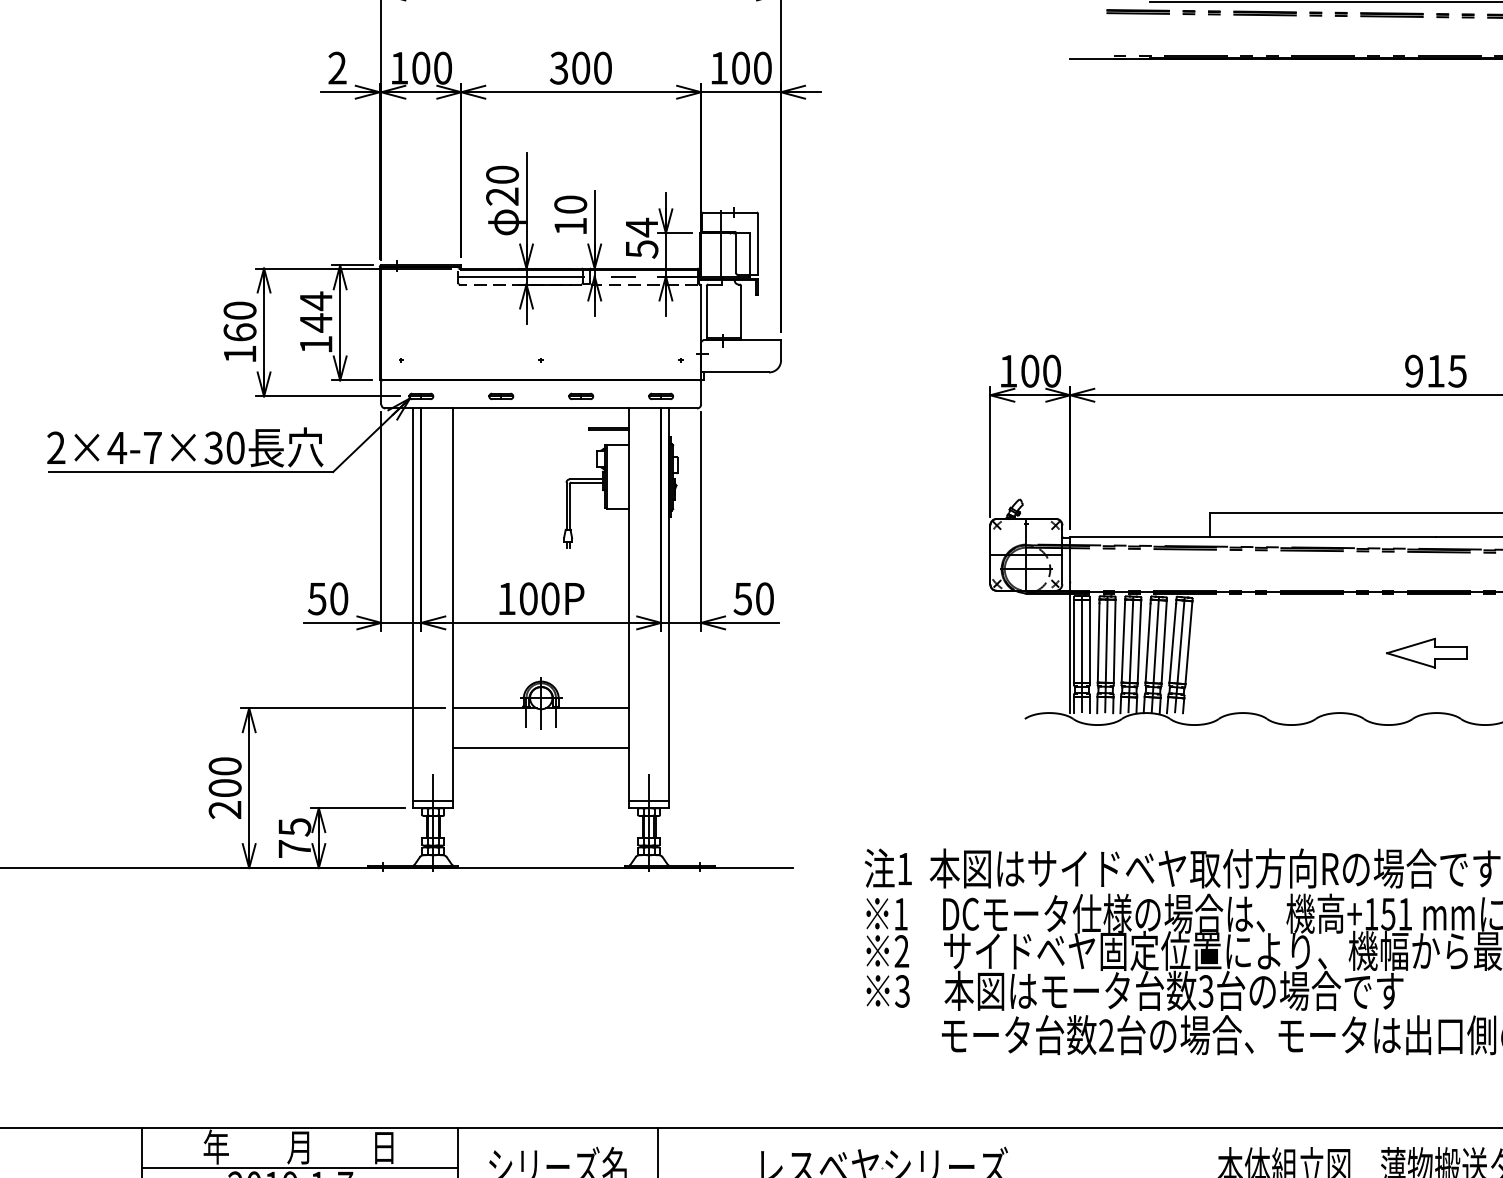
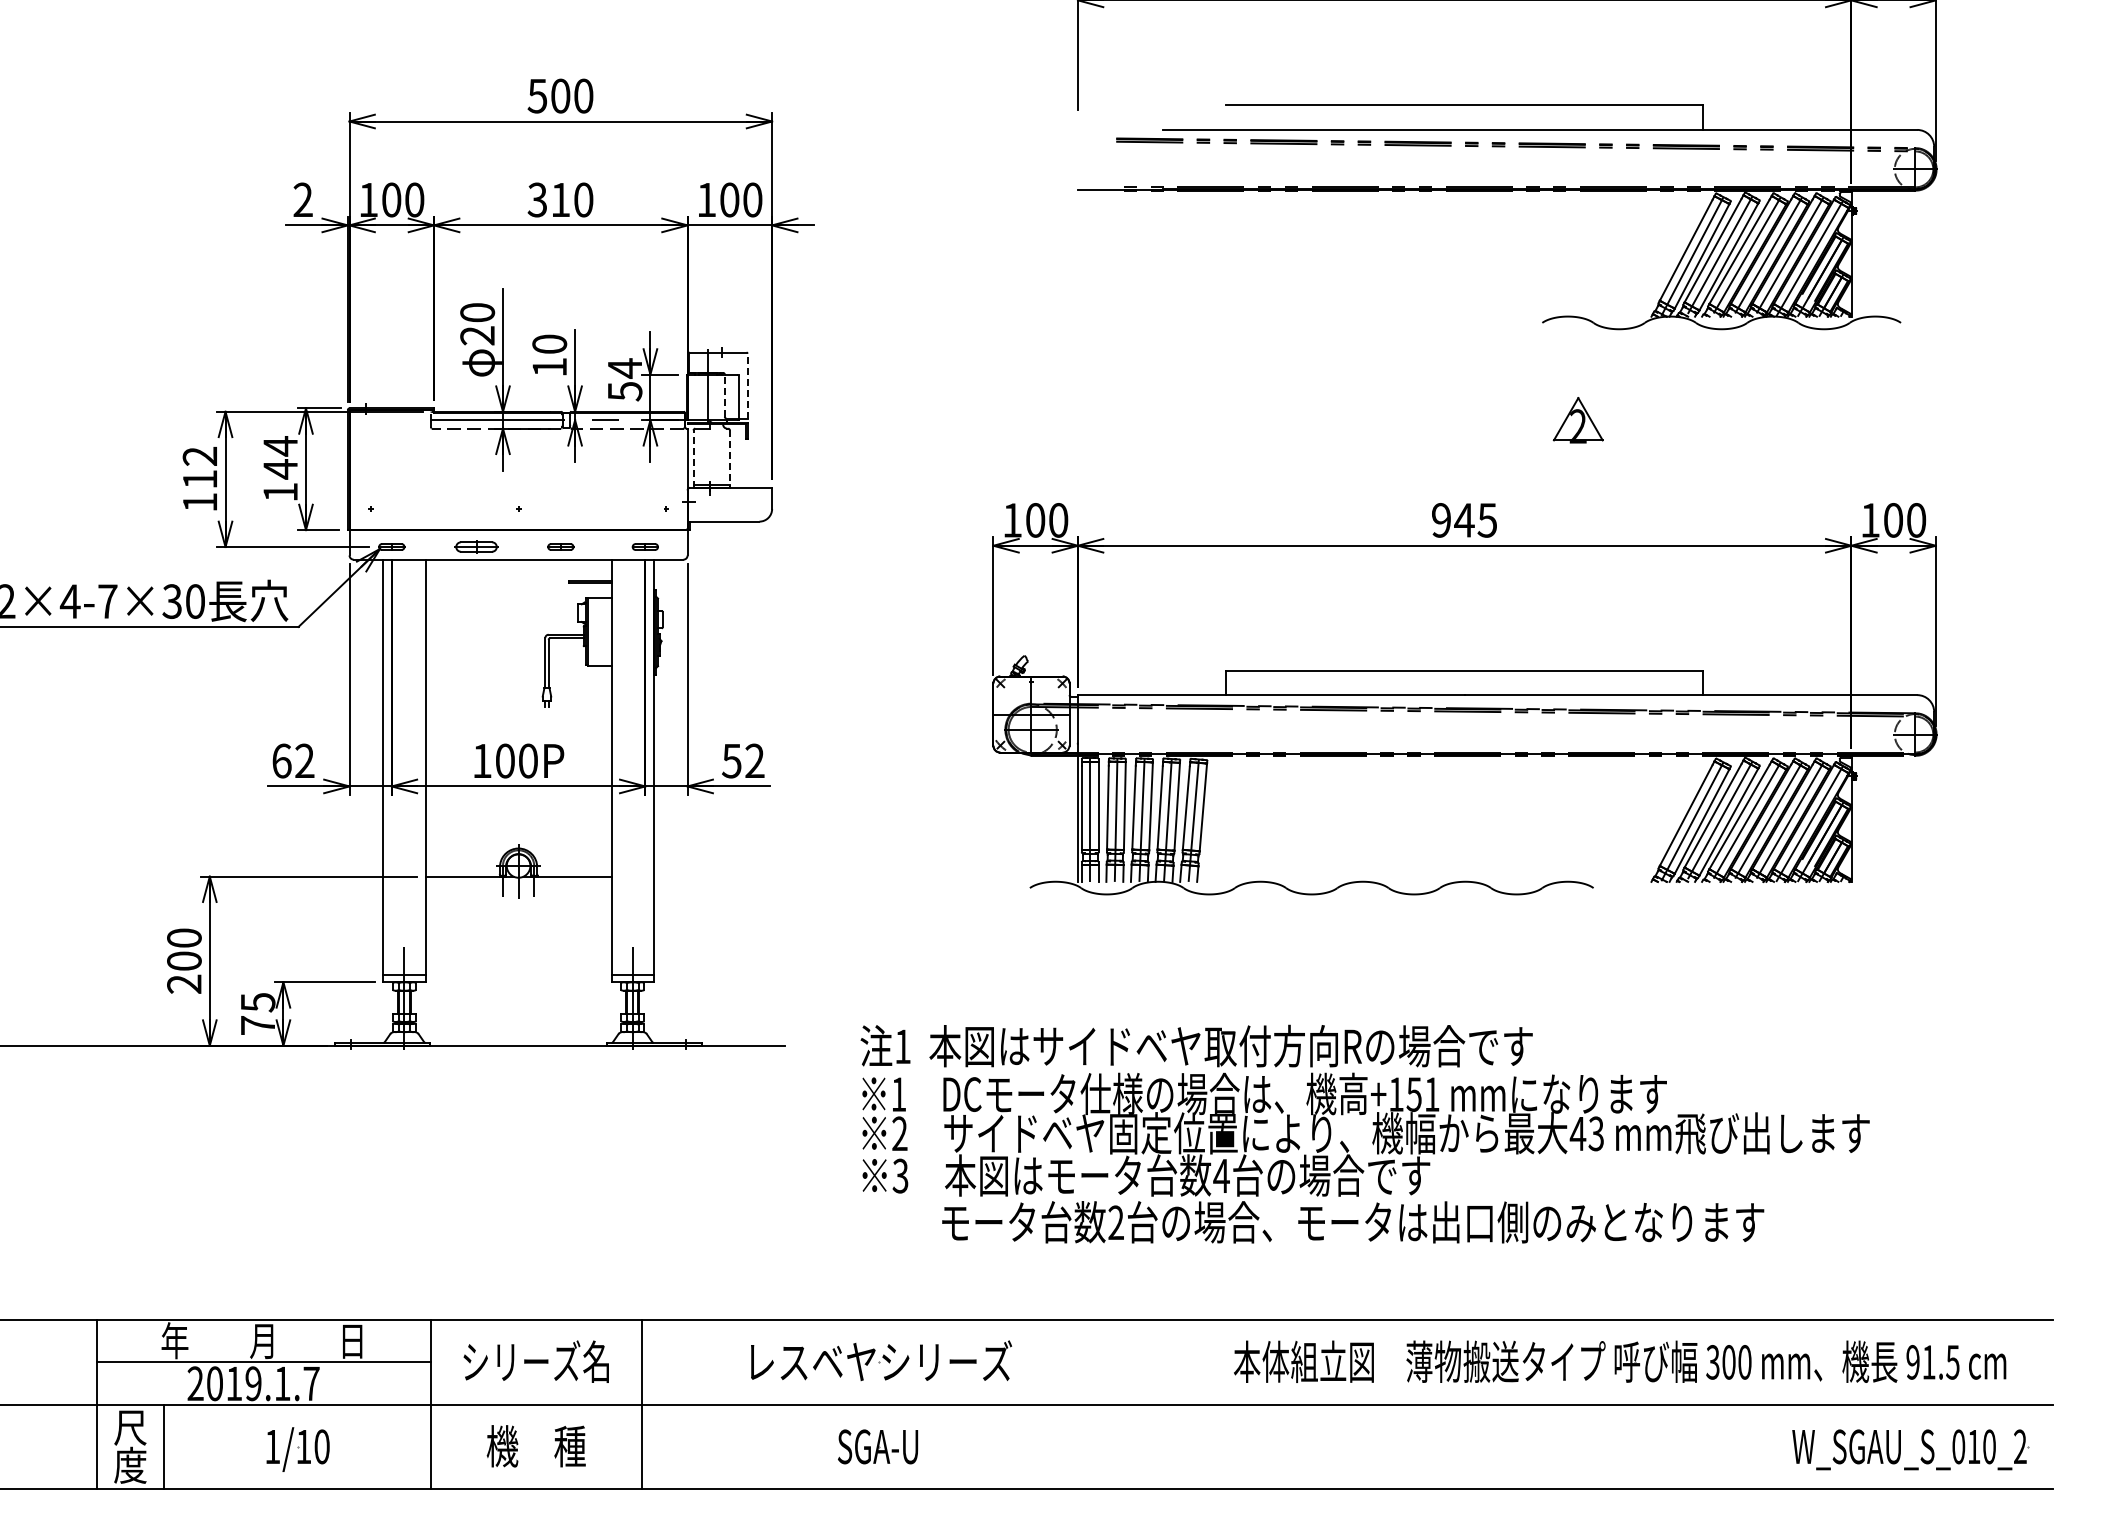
text: (580, 67) -> (560, 199), 300 -> 310
line: (757, 243) -> (747, 385), solid -> dashed
line: (736, 253) -> (724, 395), solid -> dashed
line: (706, 313) -> (693, 459), solid -> dashed
line: (740, 313) -> (729, 459), solid -> dashed
text: (239, 321) -> (199, 467), 160 -> 112
text: (1435, 371) -> (1464, 520), 915 -> 945
part: (500, 395) -> (475, 546), size x1.6
text: (327, 598) -> (292, 760), 50 -> 62
text: (764, 598) -> (754, 760), 50 -> 52
part: (1426, 653) -> (1454, 818), removed
line: (541, 747) -> (518, 918), removed
text: (1206, 990) -> (1221, 1175), 3 -> 4

